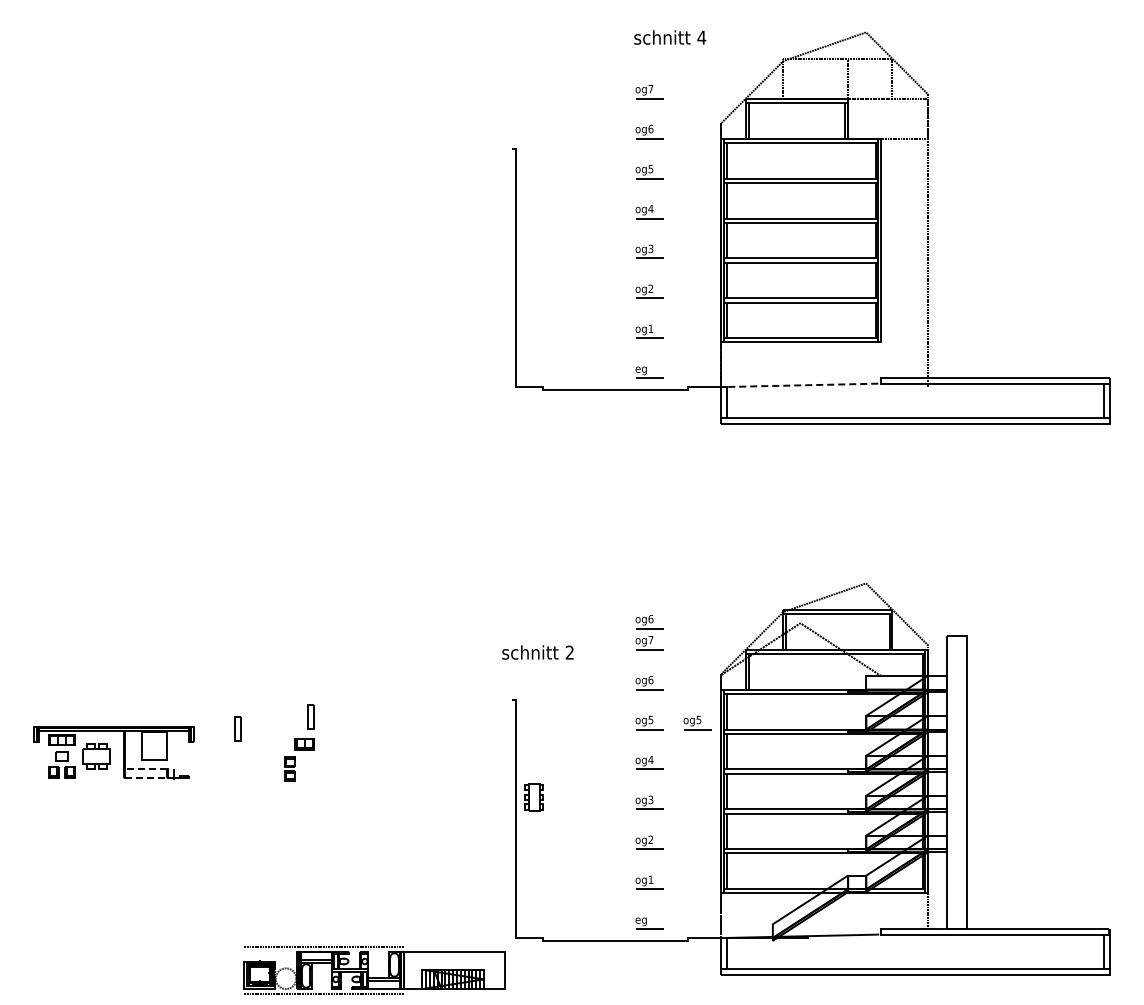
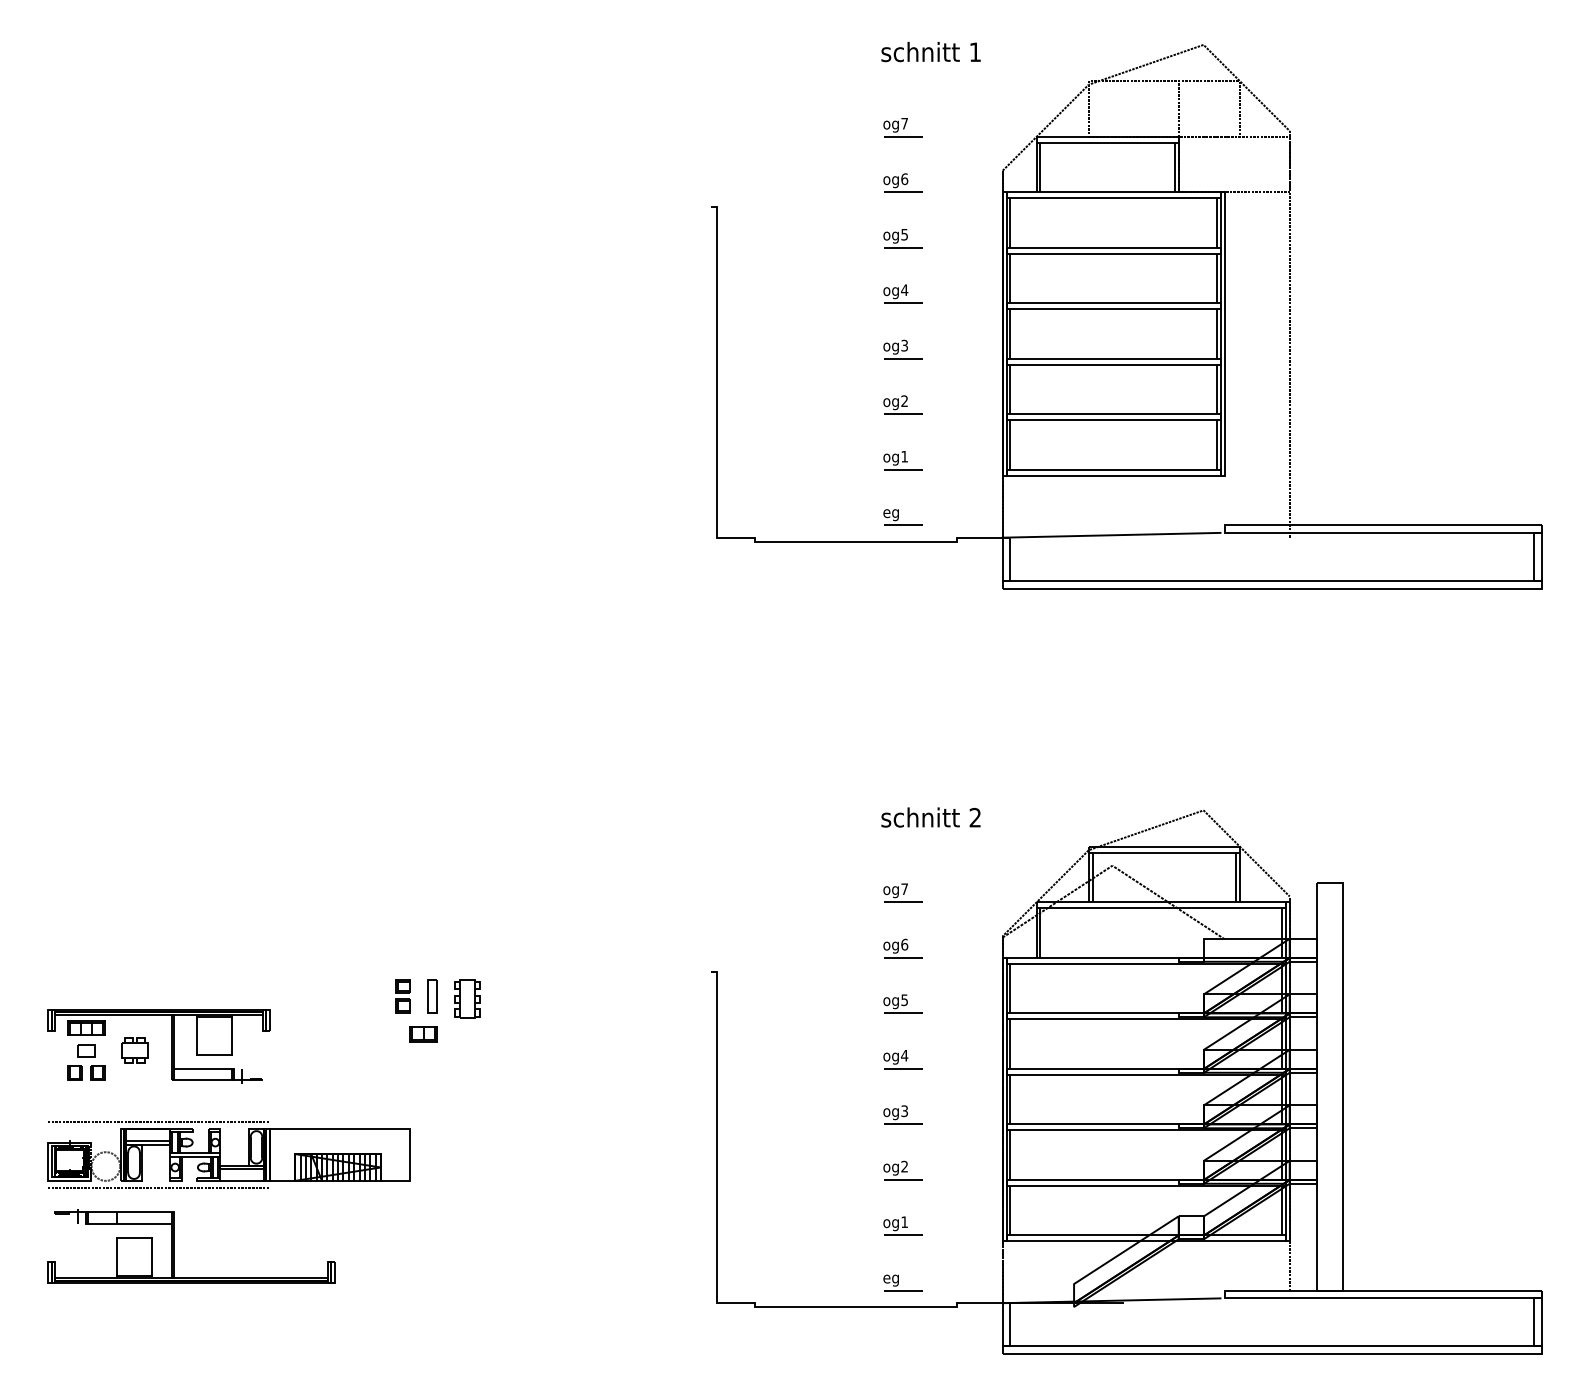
text: (701, 37) -> (974, 51), 4 -> 1
line: (799, 385) -> (1111, 535), dashed -> solid
part: (649, 621) -> (902, 863), removed
text: (537, 652) -> (930, 817), moved
part: (697, 723) -> (969, 1005), removed
part: (237, 728) -> (330, 1012), removed
part: (96, 755) -> (134, 1049), size x0.71
part: (289, 768) -> (402, 995), moved
line: (145, 769) -> (202, 1068), dashed -> solid
line: (145, 777) -> (202, 1080), dashed -> solid
part: (533, 797) -> (466, 999), moved
part: (125, 897) -> (174, 1246), added
part: (374, 970) -> (228, 1155), moved

